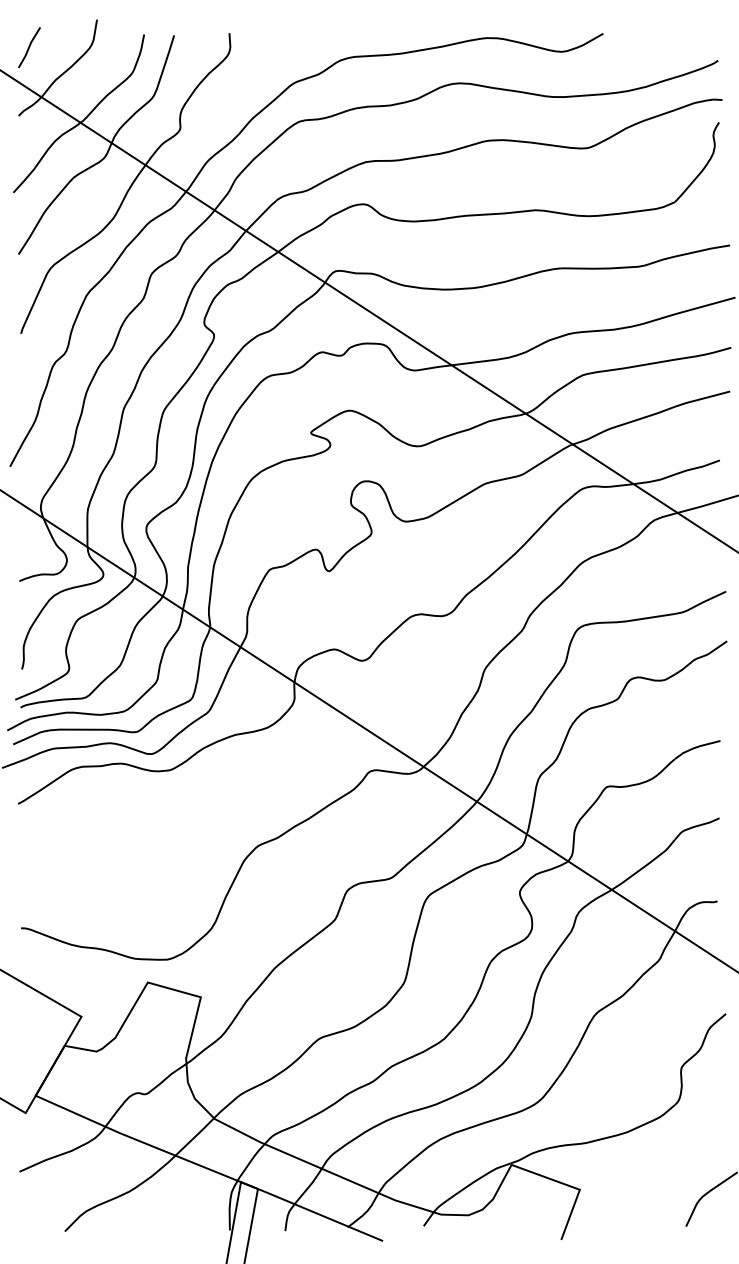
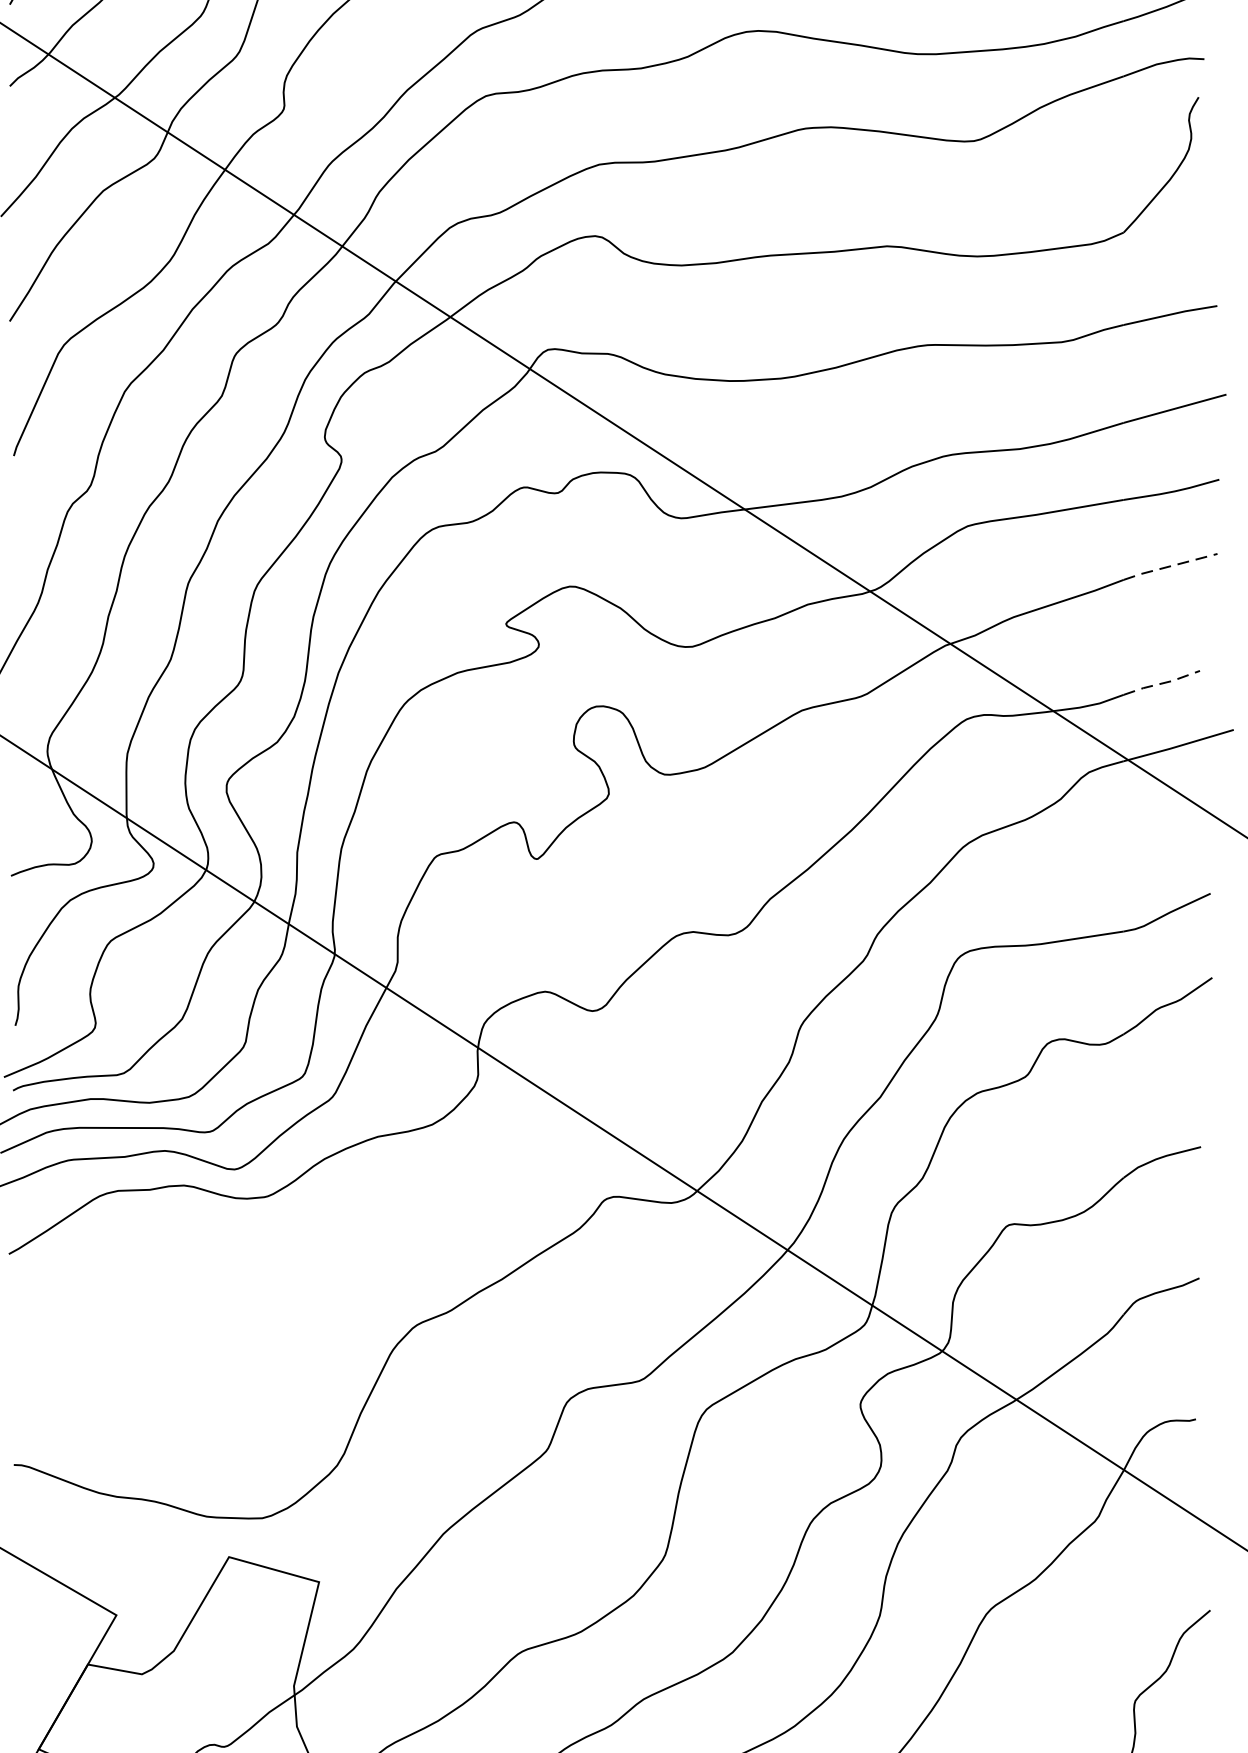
line: (702, 398) -> (1170, 565), solid -> dashed
line: (697, 467) -> (1161, 682), solid -> dashed

